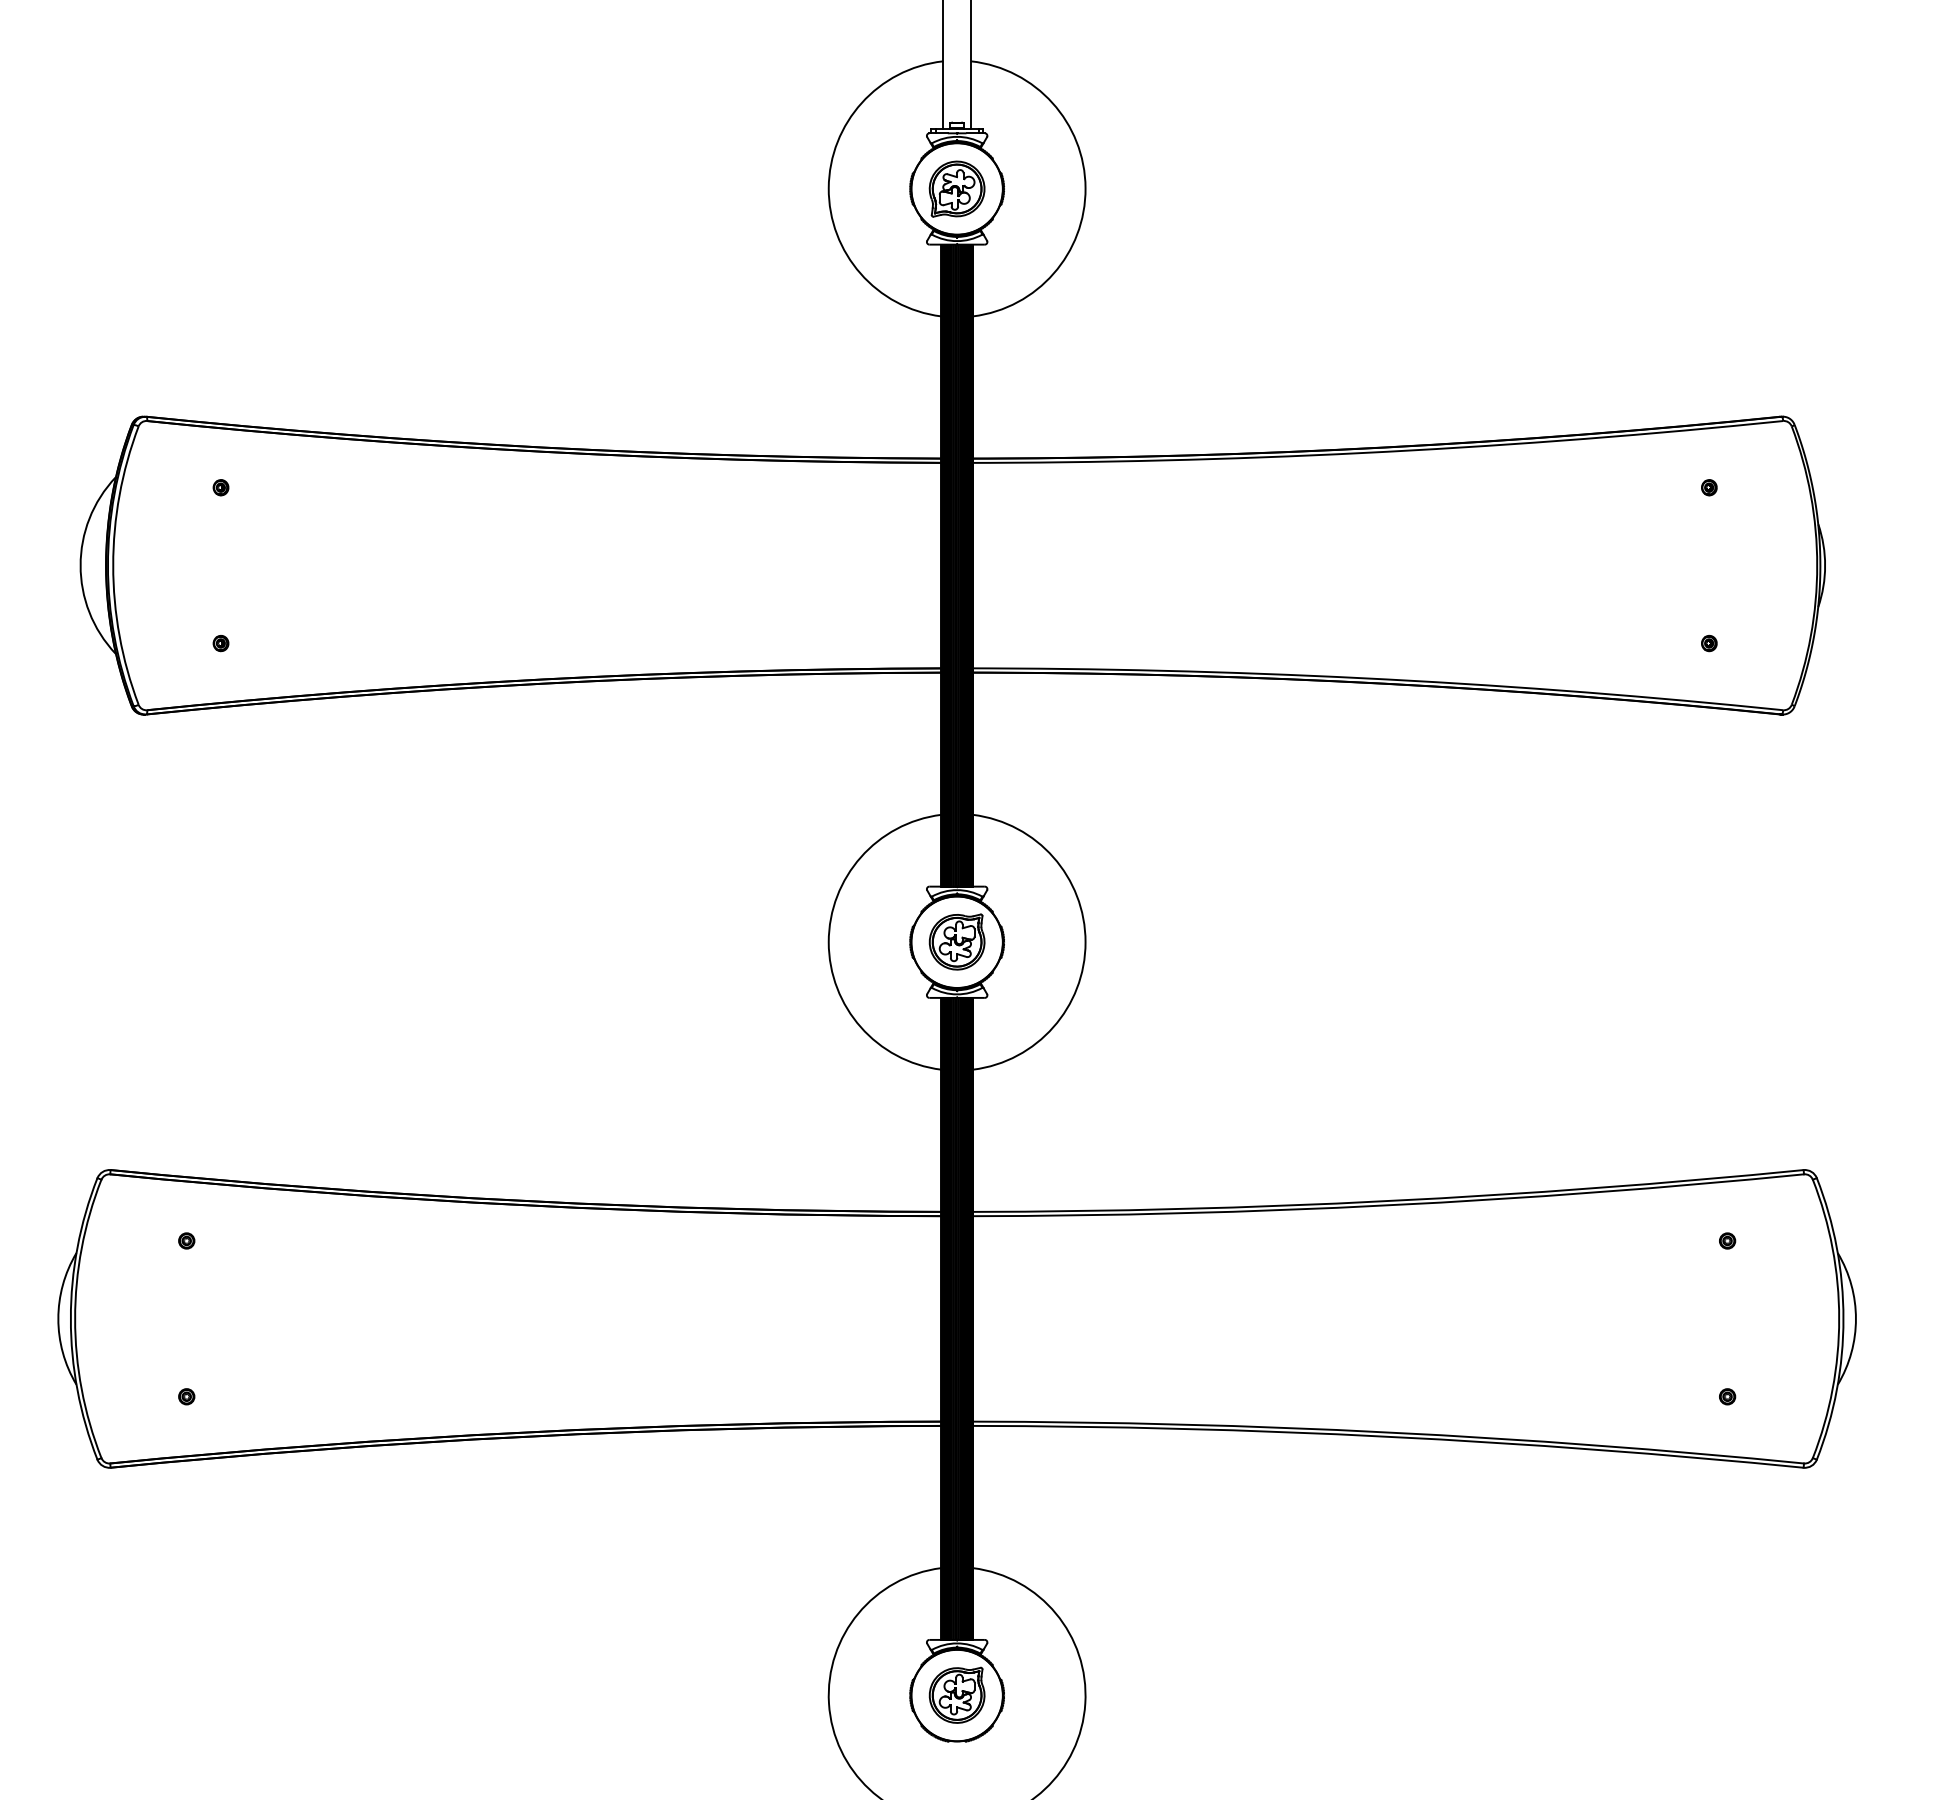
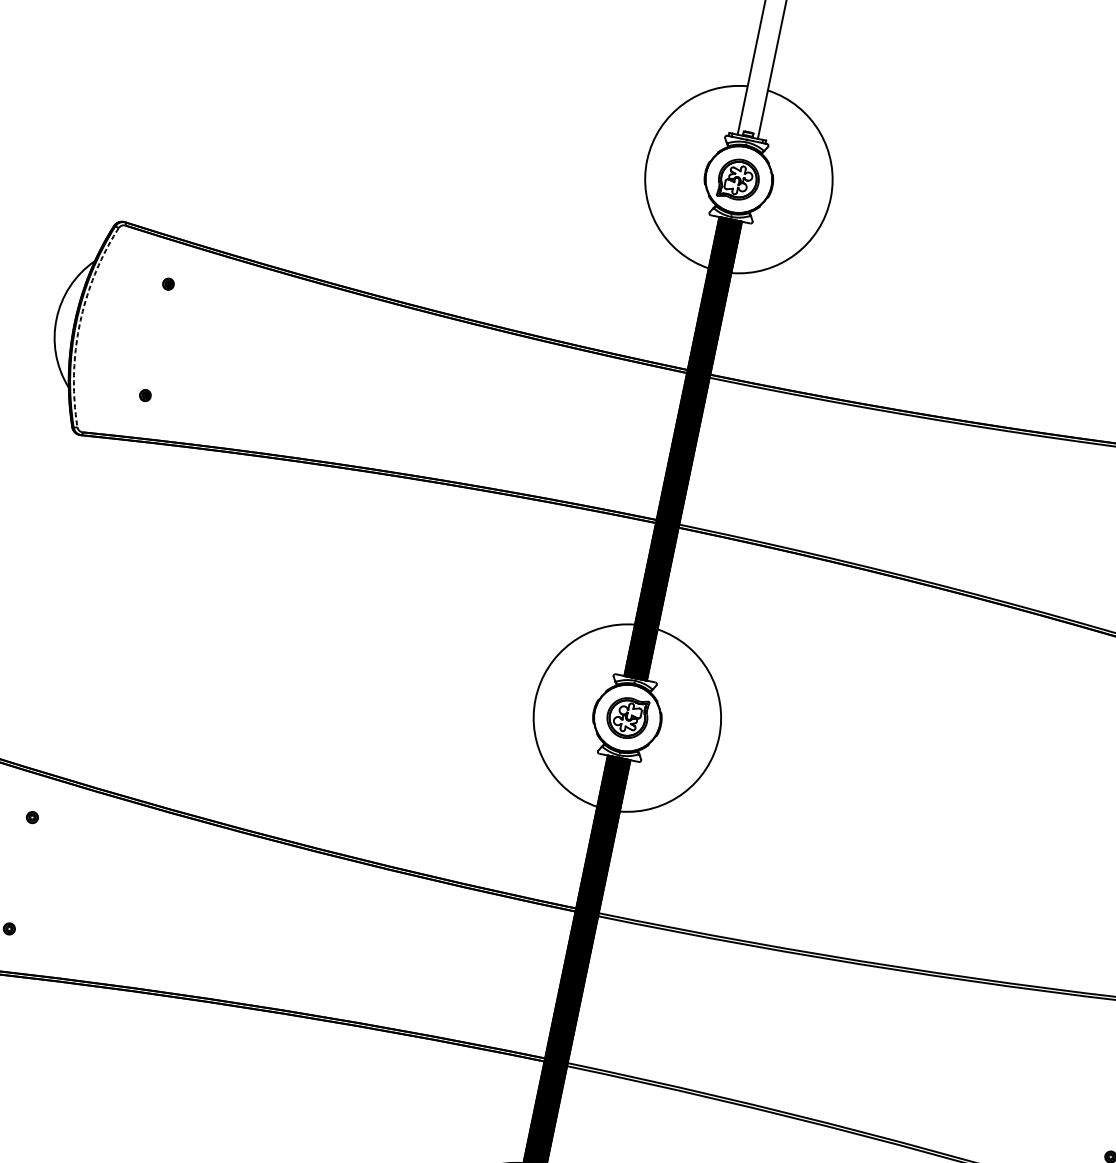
arc: (113, 565) -> (80, 323), solid -> dashed

